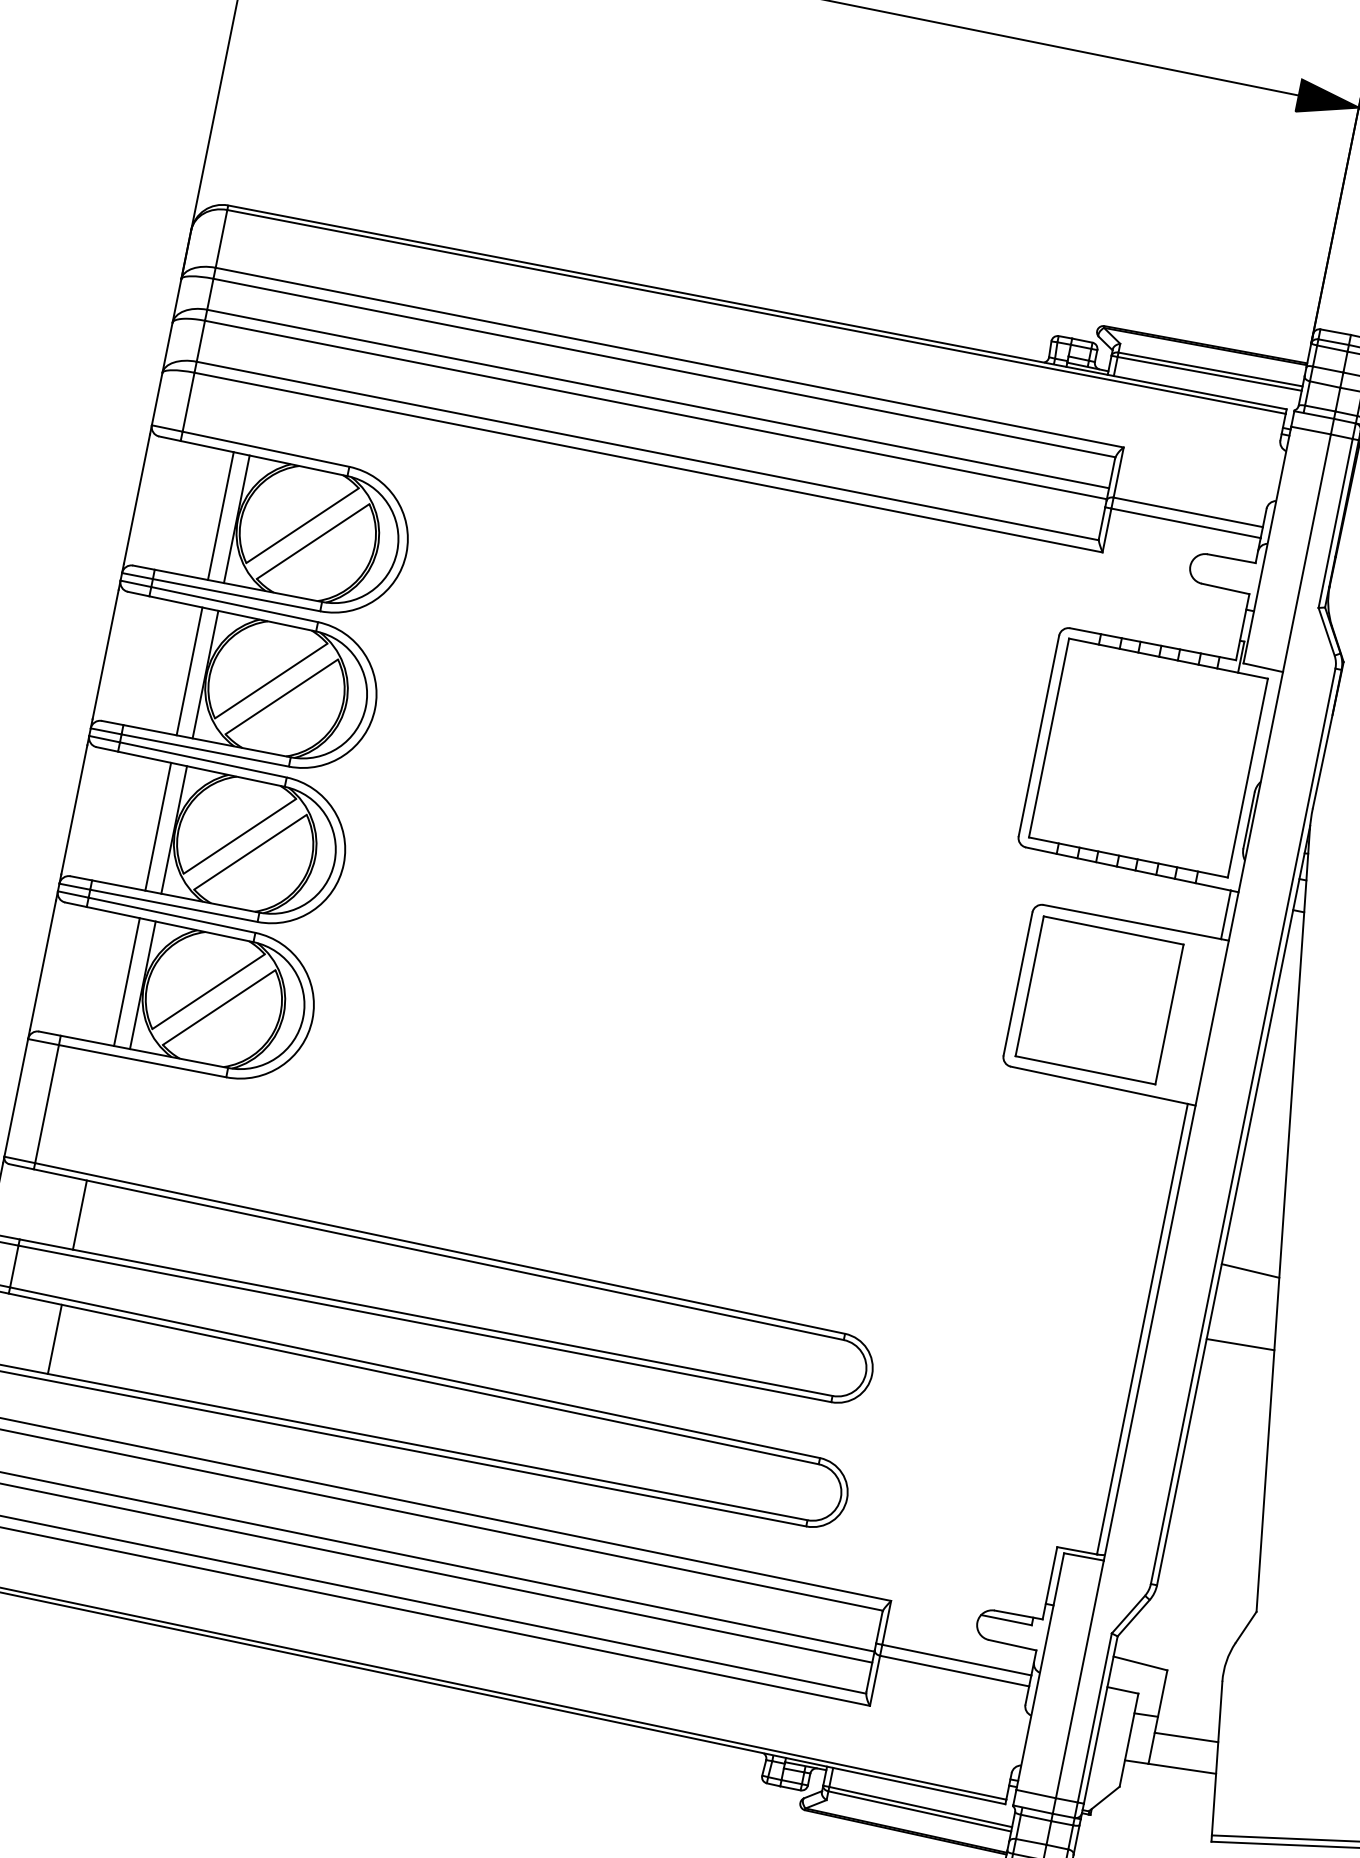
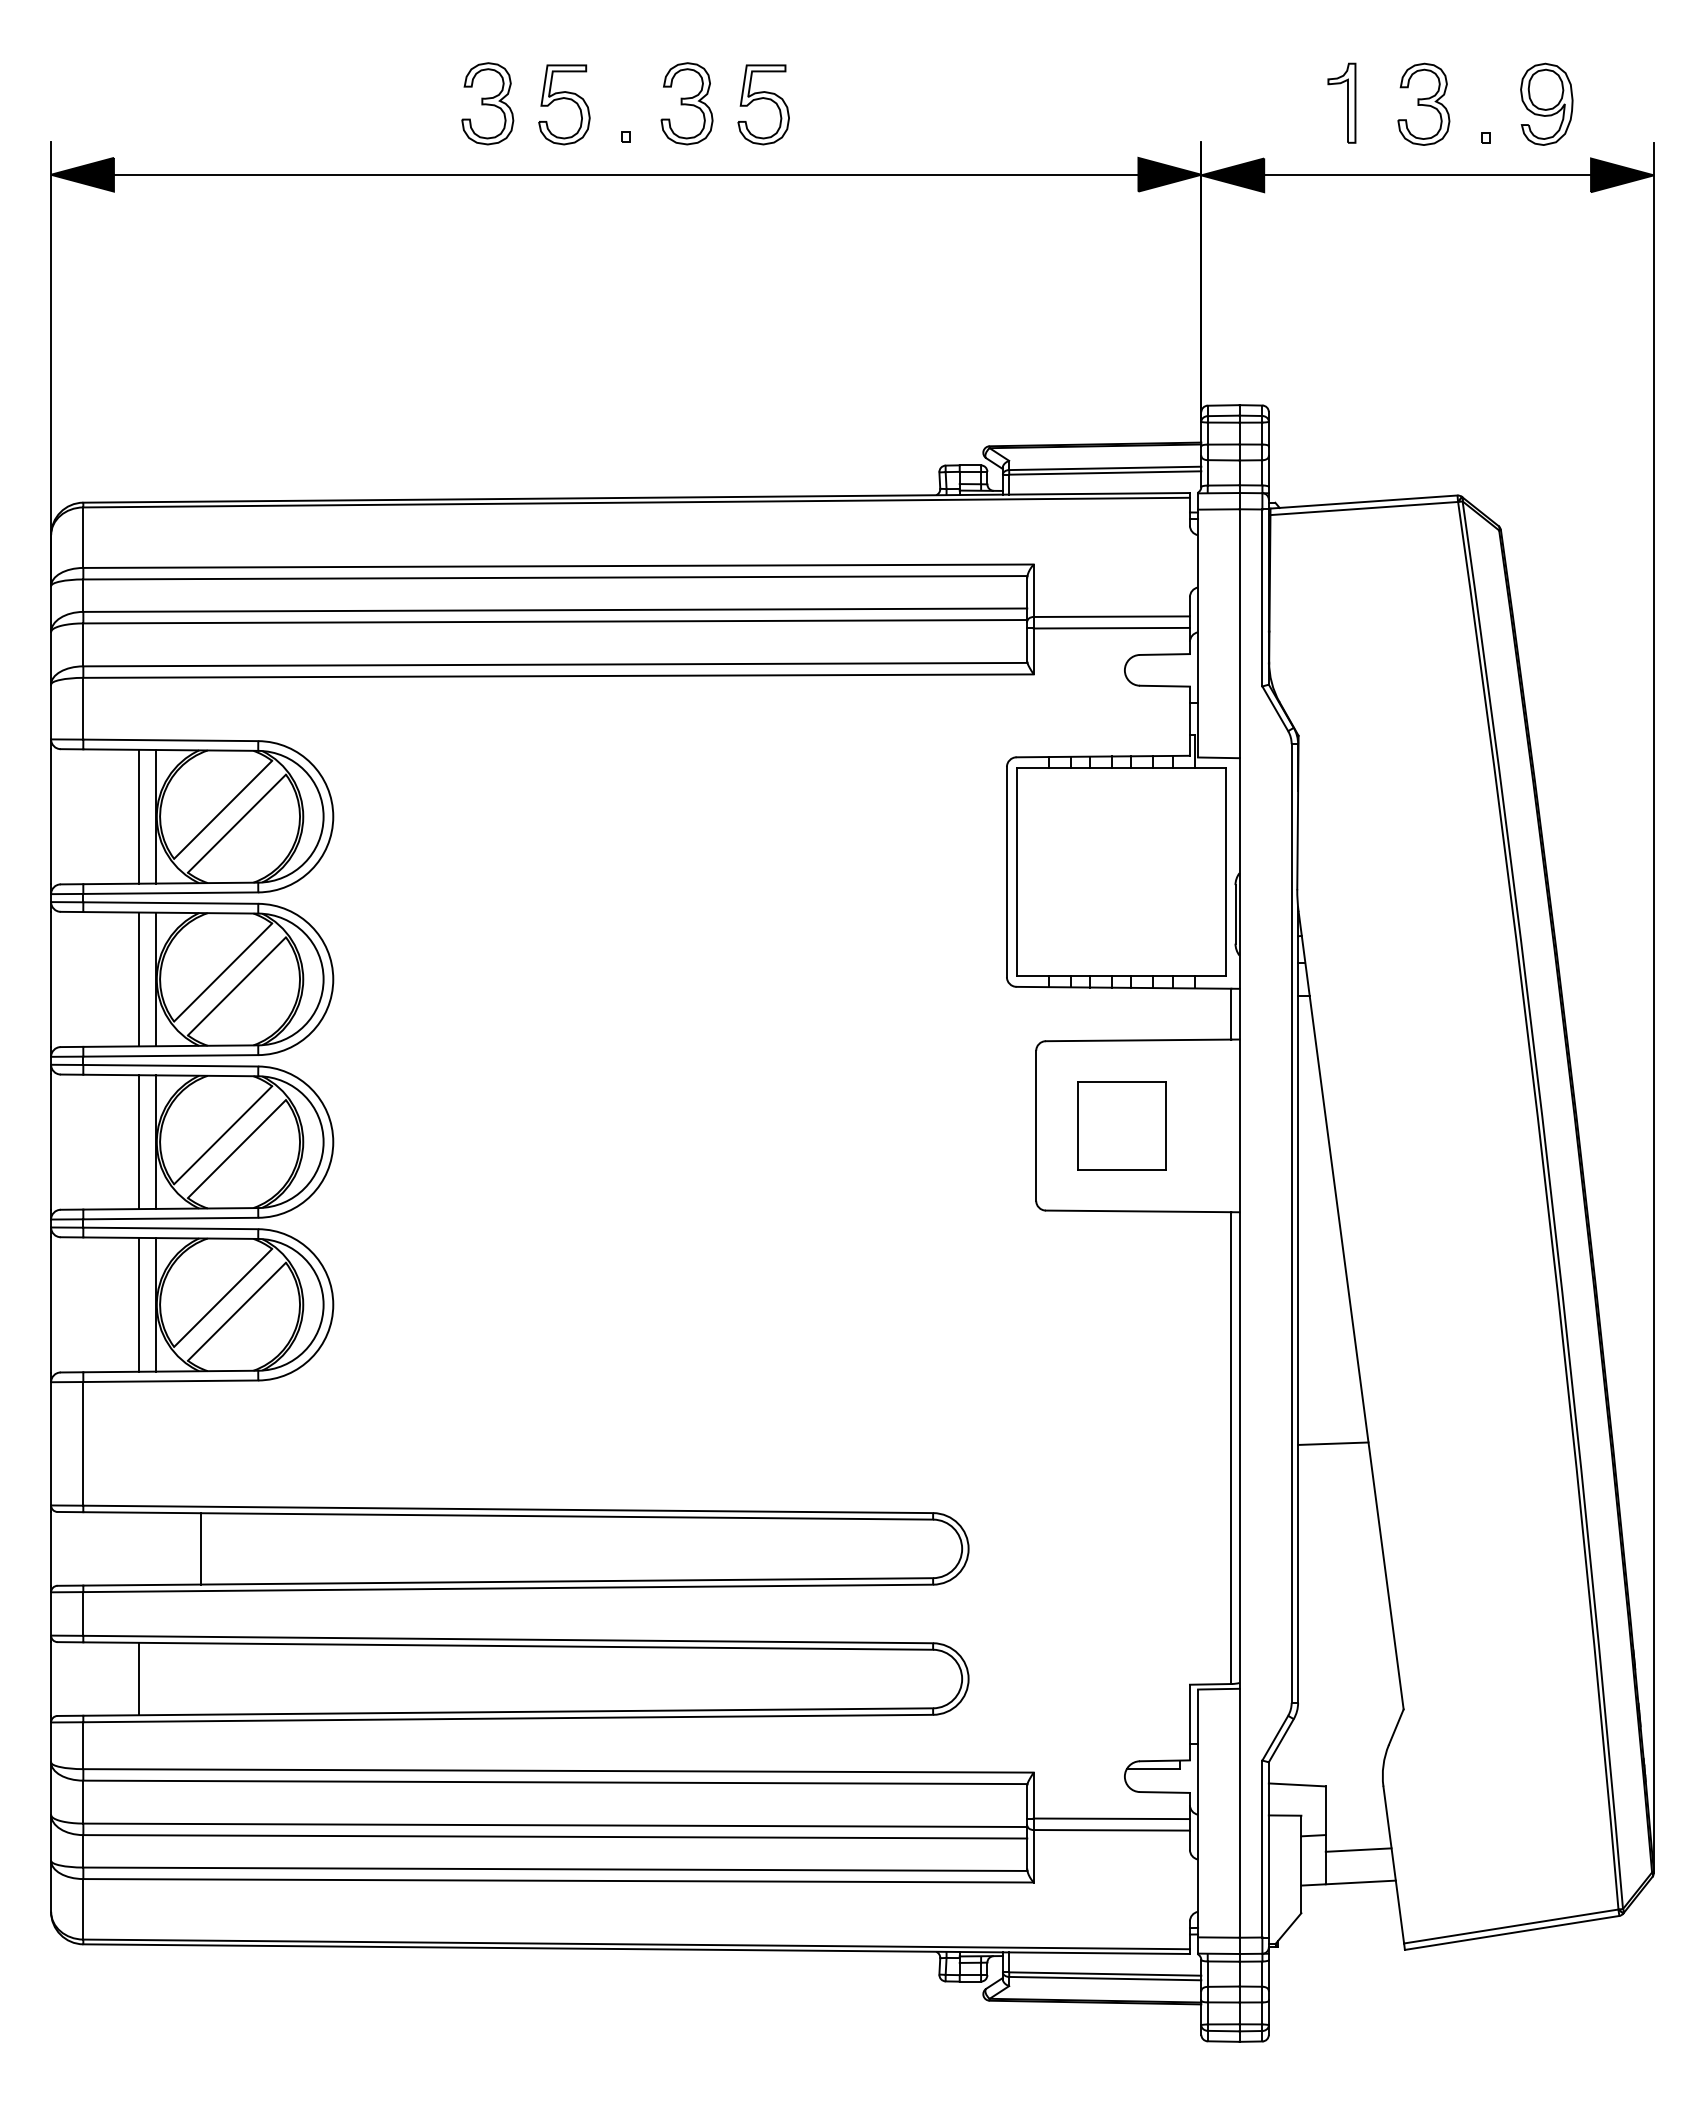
part: (1099, 1000) -> (1121, 1125), size x0.6
line: (79, 1214) -> (200, 1548), moved
line: (1250, 1270) -> (1328, 1367), removed

